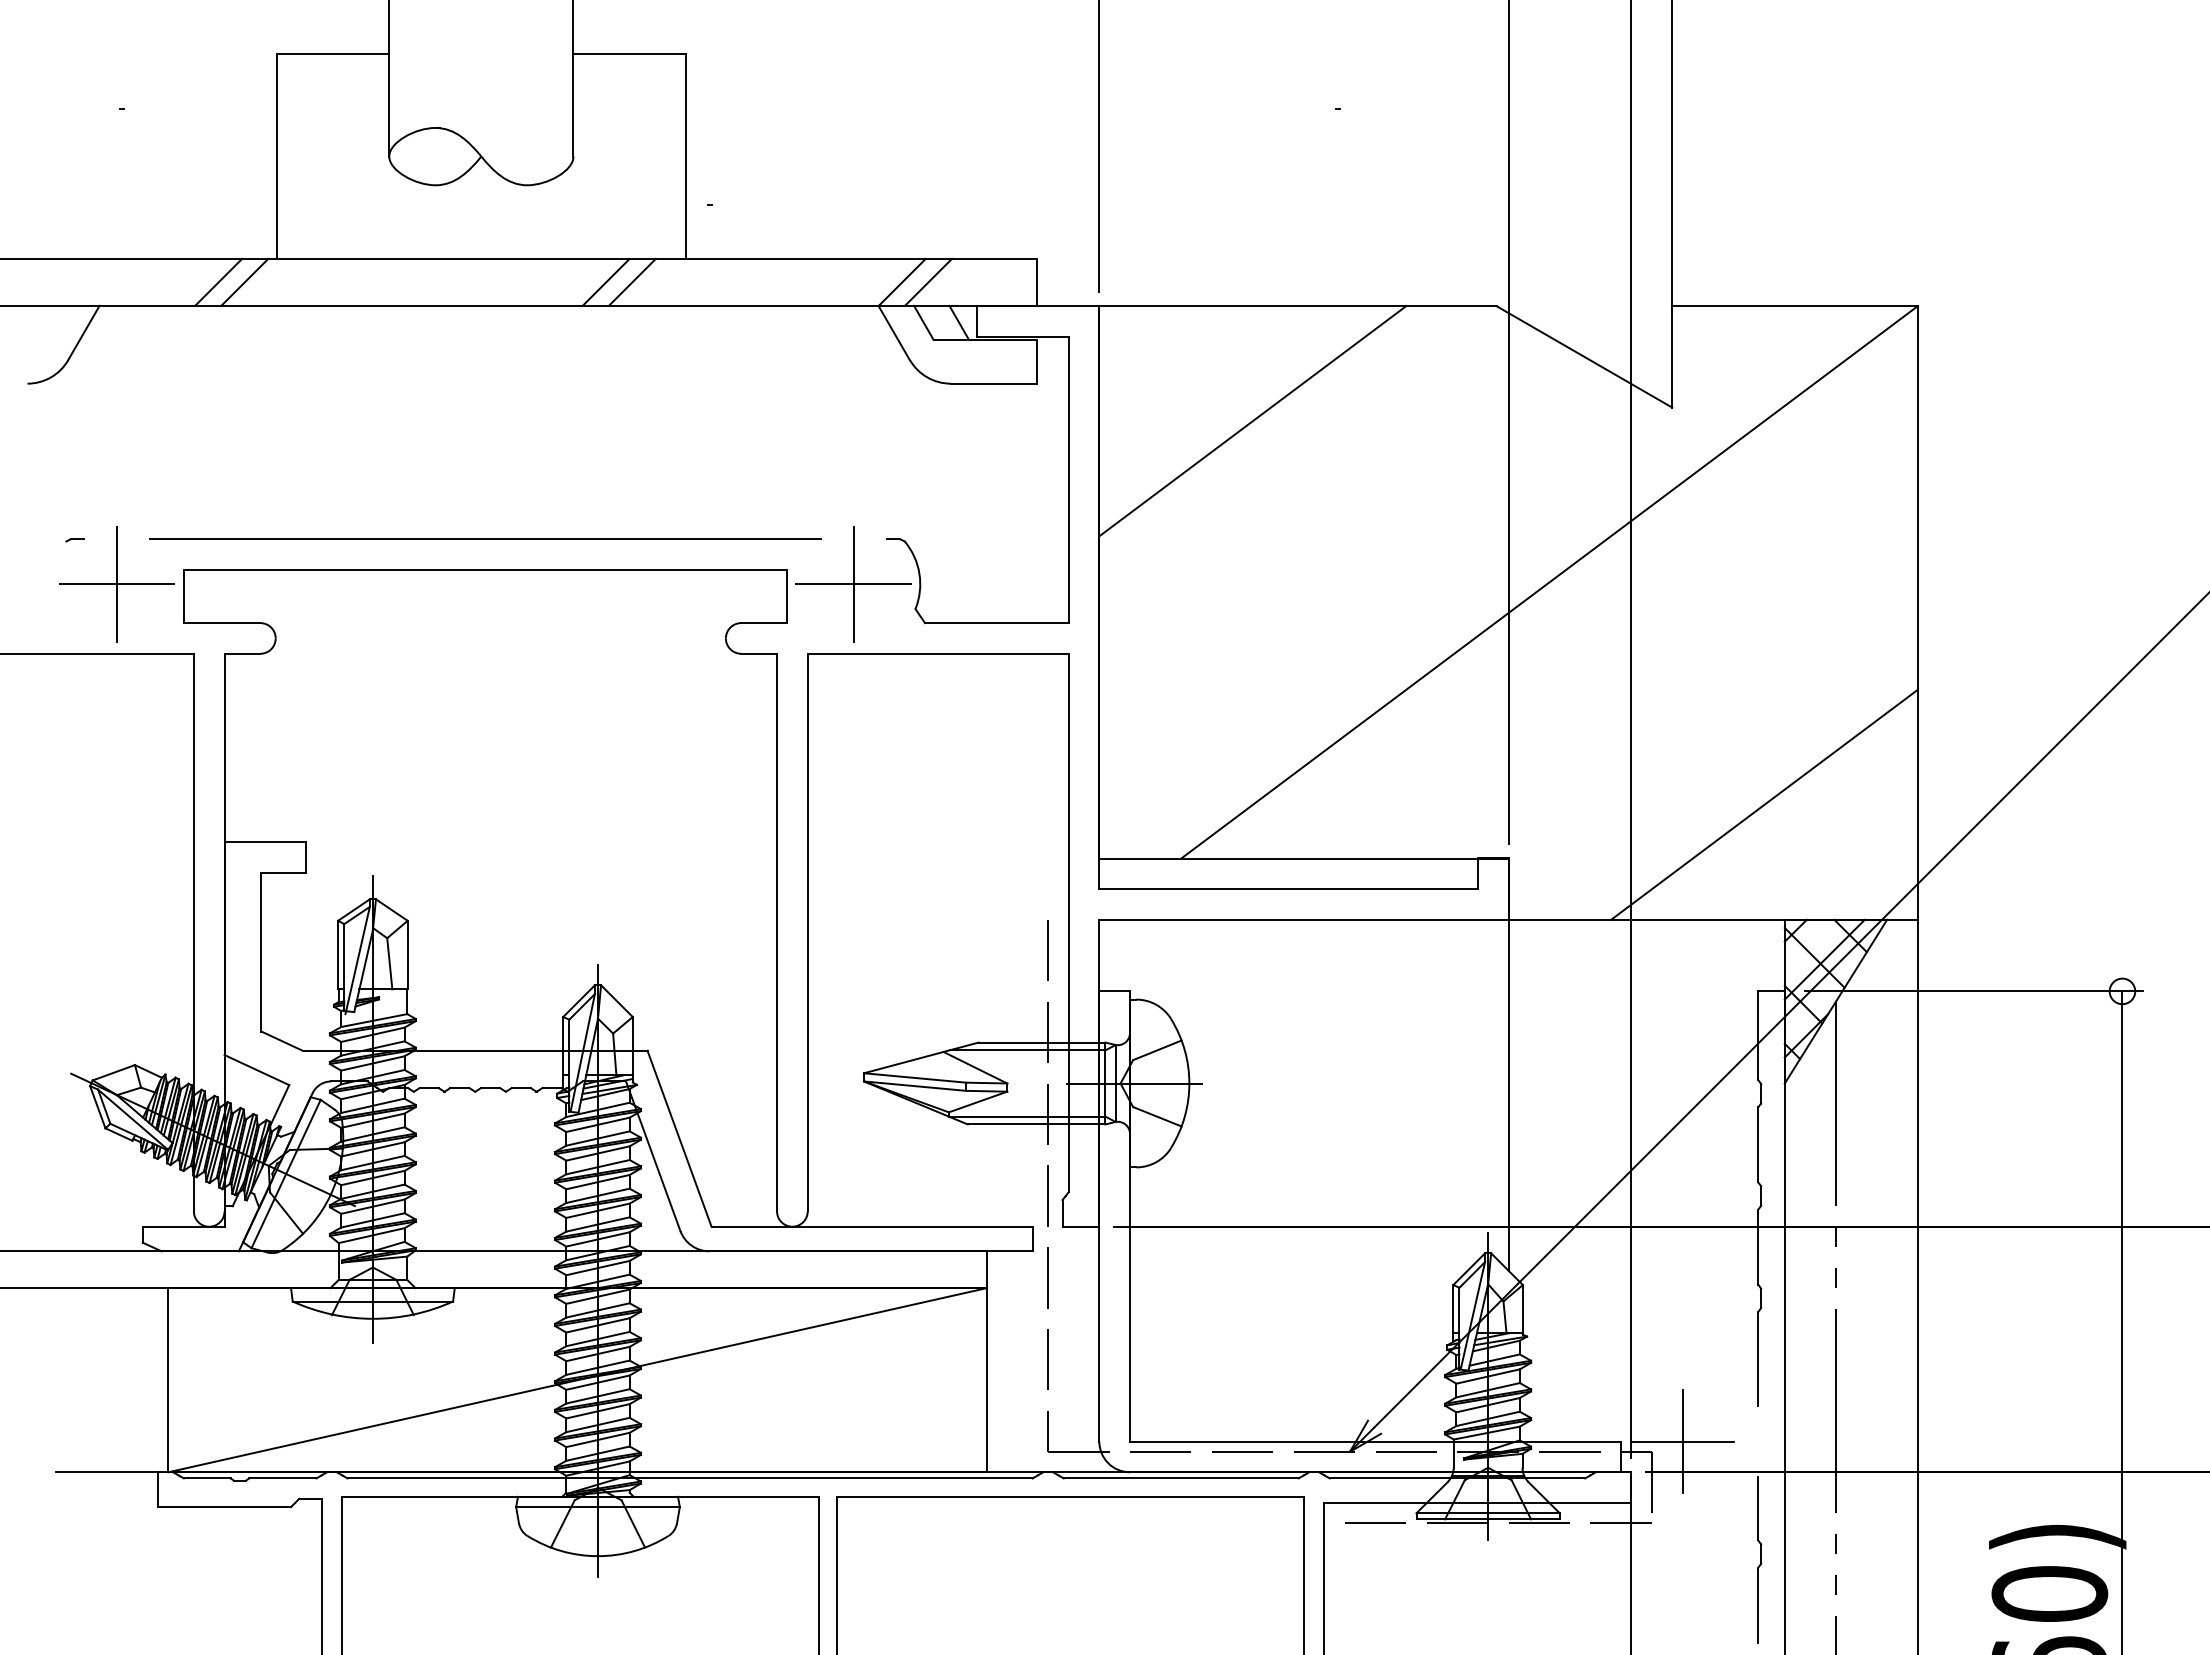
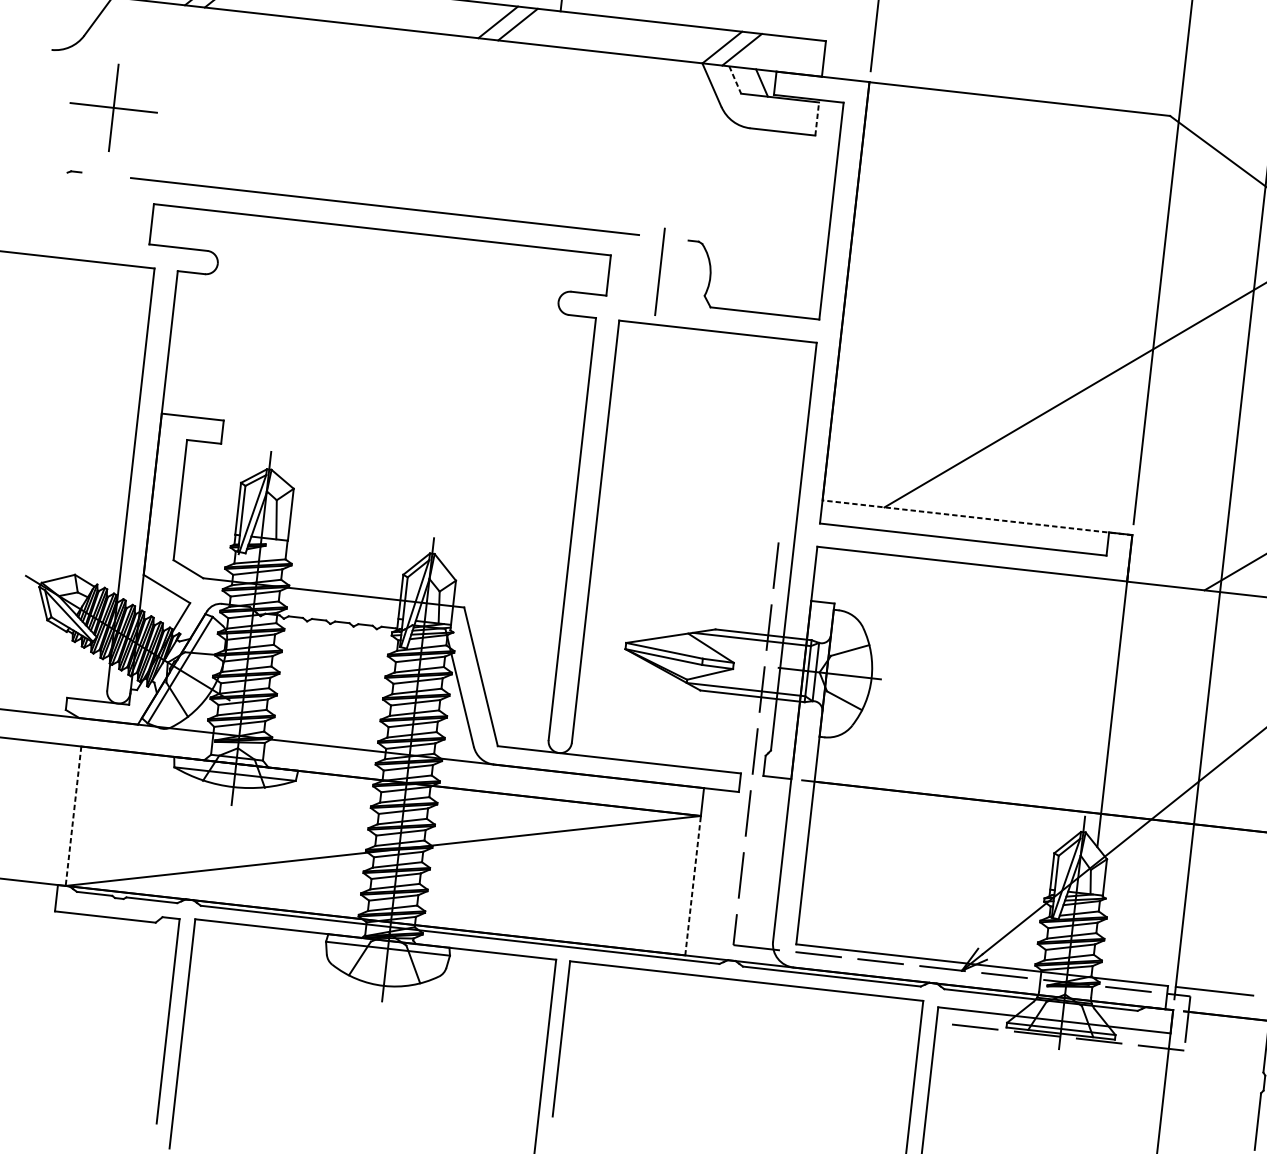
line: (923, 322) -> (734, 79), solid -> dashed
line: (1036, 361) -> (817, 118), solid -> dashed
line: (1252, 421) -> (975, 182), removed
part: (116, 584) -> (113, 108), moved
line: (853, 584) -> (659, 272), removed
line: (1303, 858) -> (977, 517), solid -> dashed
line: (986, 1379) -> (692, 885), solid -> dashed
line: (168, 1380) -> (73, 816), solid -> dashed
line: (1682, 1441) -> (1214, 991), removed

